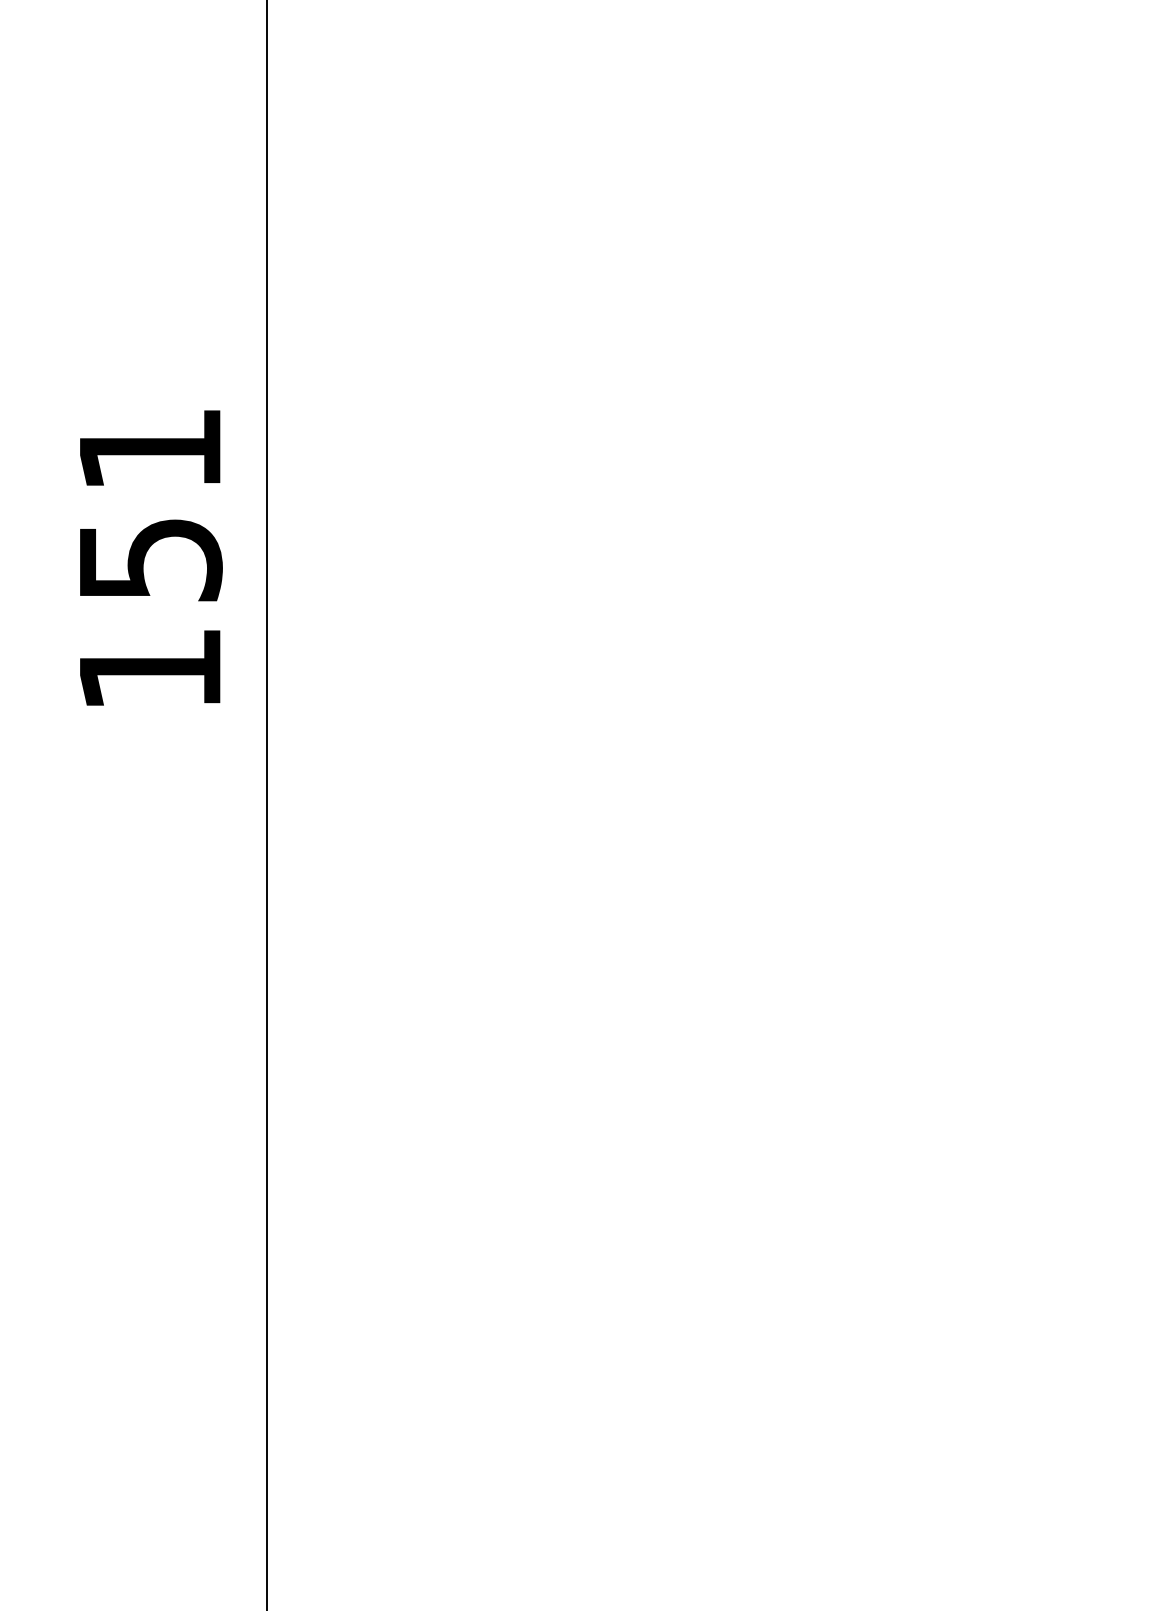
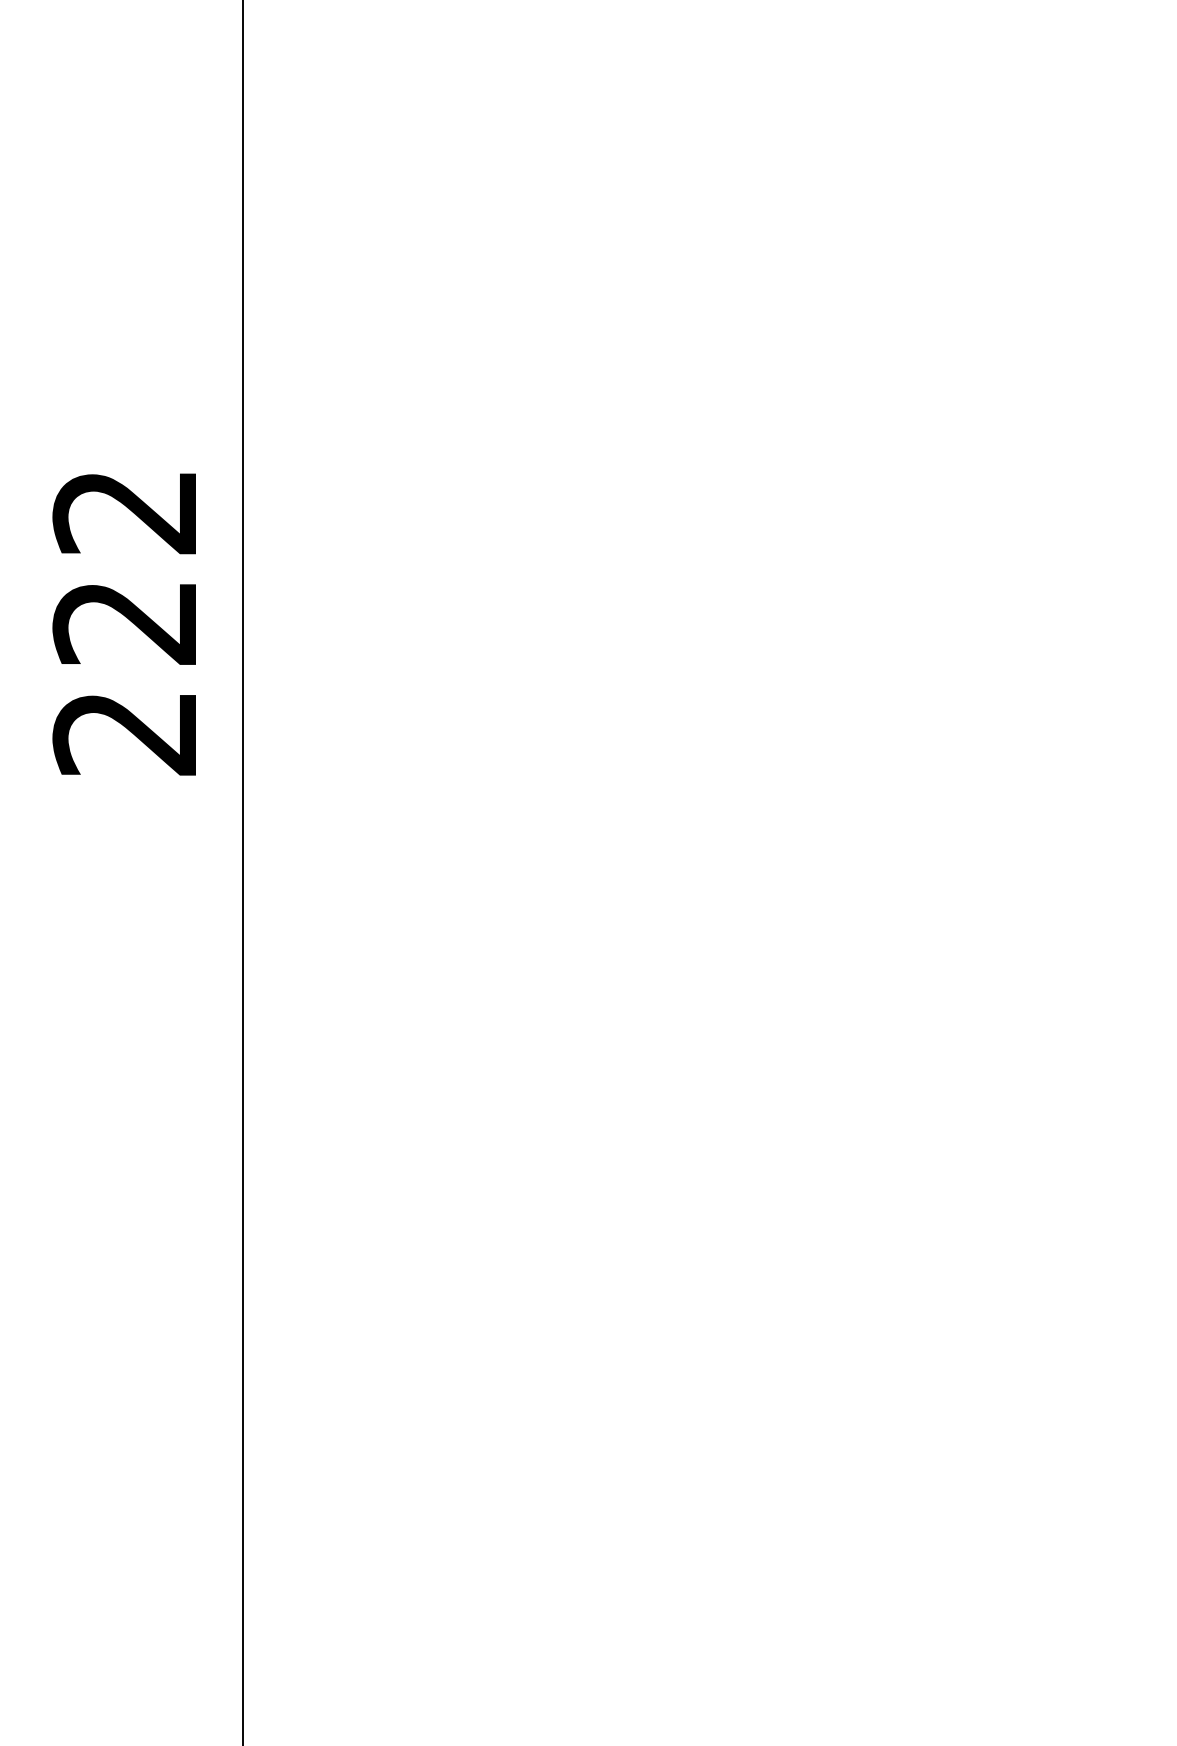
text: (150, 560) -> (125, 623), 151 -> 222

